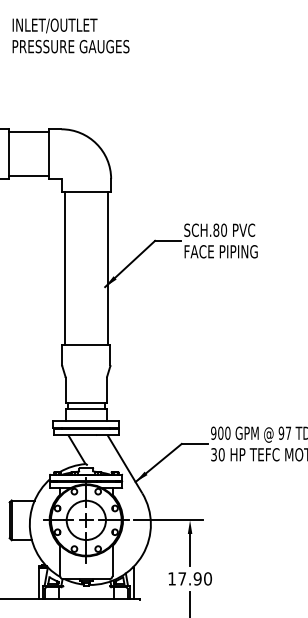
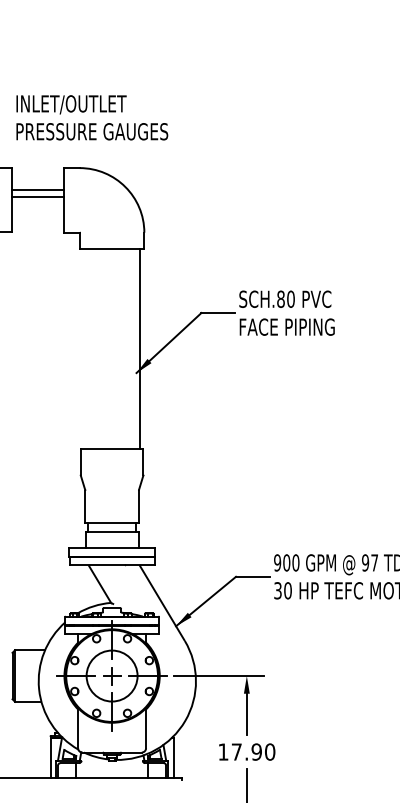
text: (71, 35) -> (92, 117), moved
line: (28, 132) -> (37, 190), moved
line: (28, 175) -> (37, 197), moved
line: (64, 268) -> (83, 348), removed

